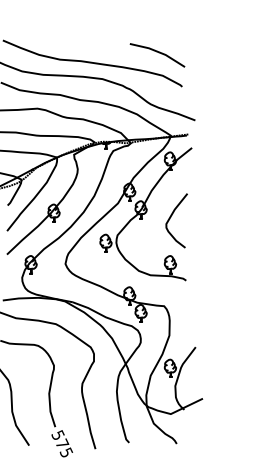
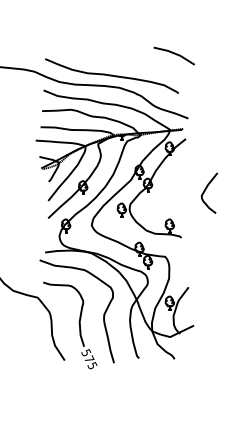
line: (156, 53) -> (173, 54), moved
curve: (171, 218) -> (205, 191), moved

